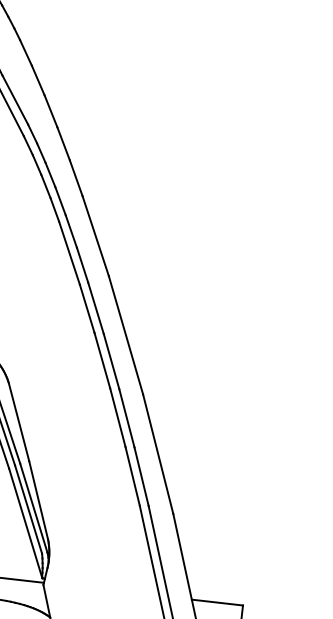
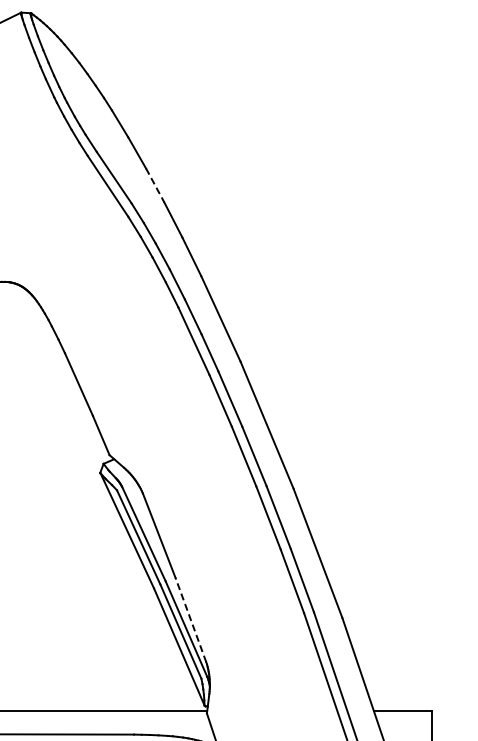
line: (51, 111) -> (155, 185), solid -> dashed
line: (38, 499) -> (190, 619), solid -> dashed

